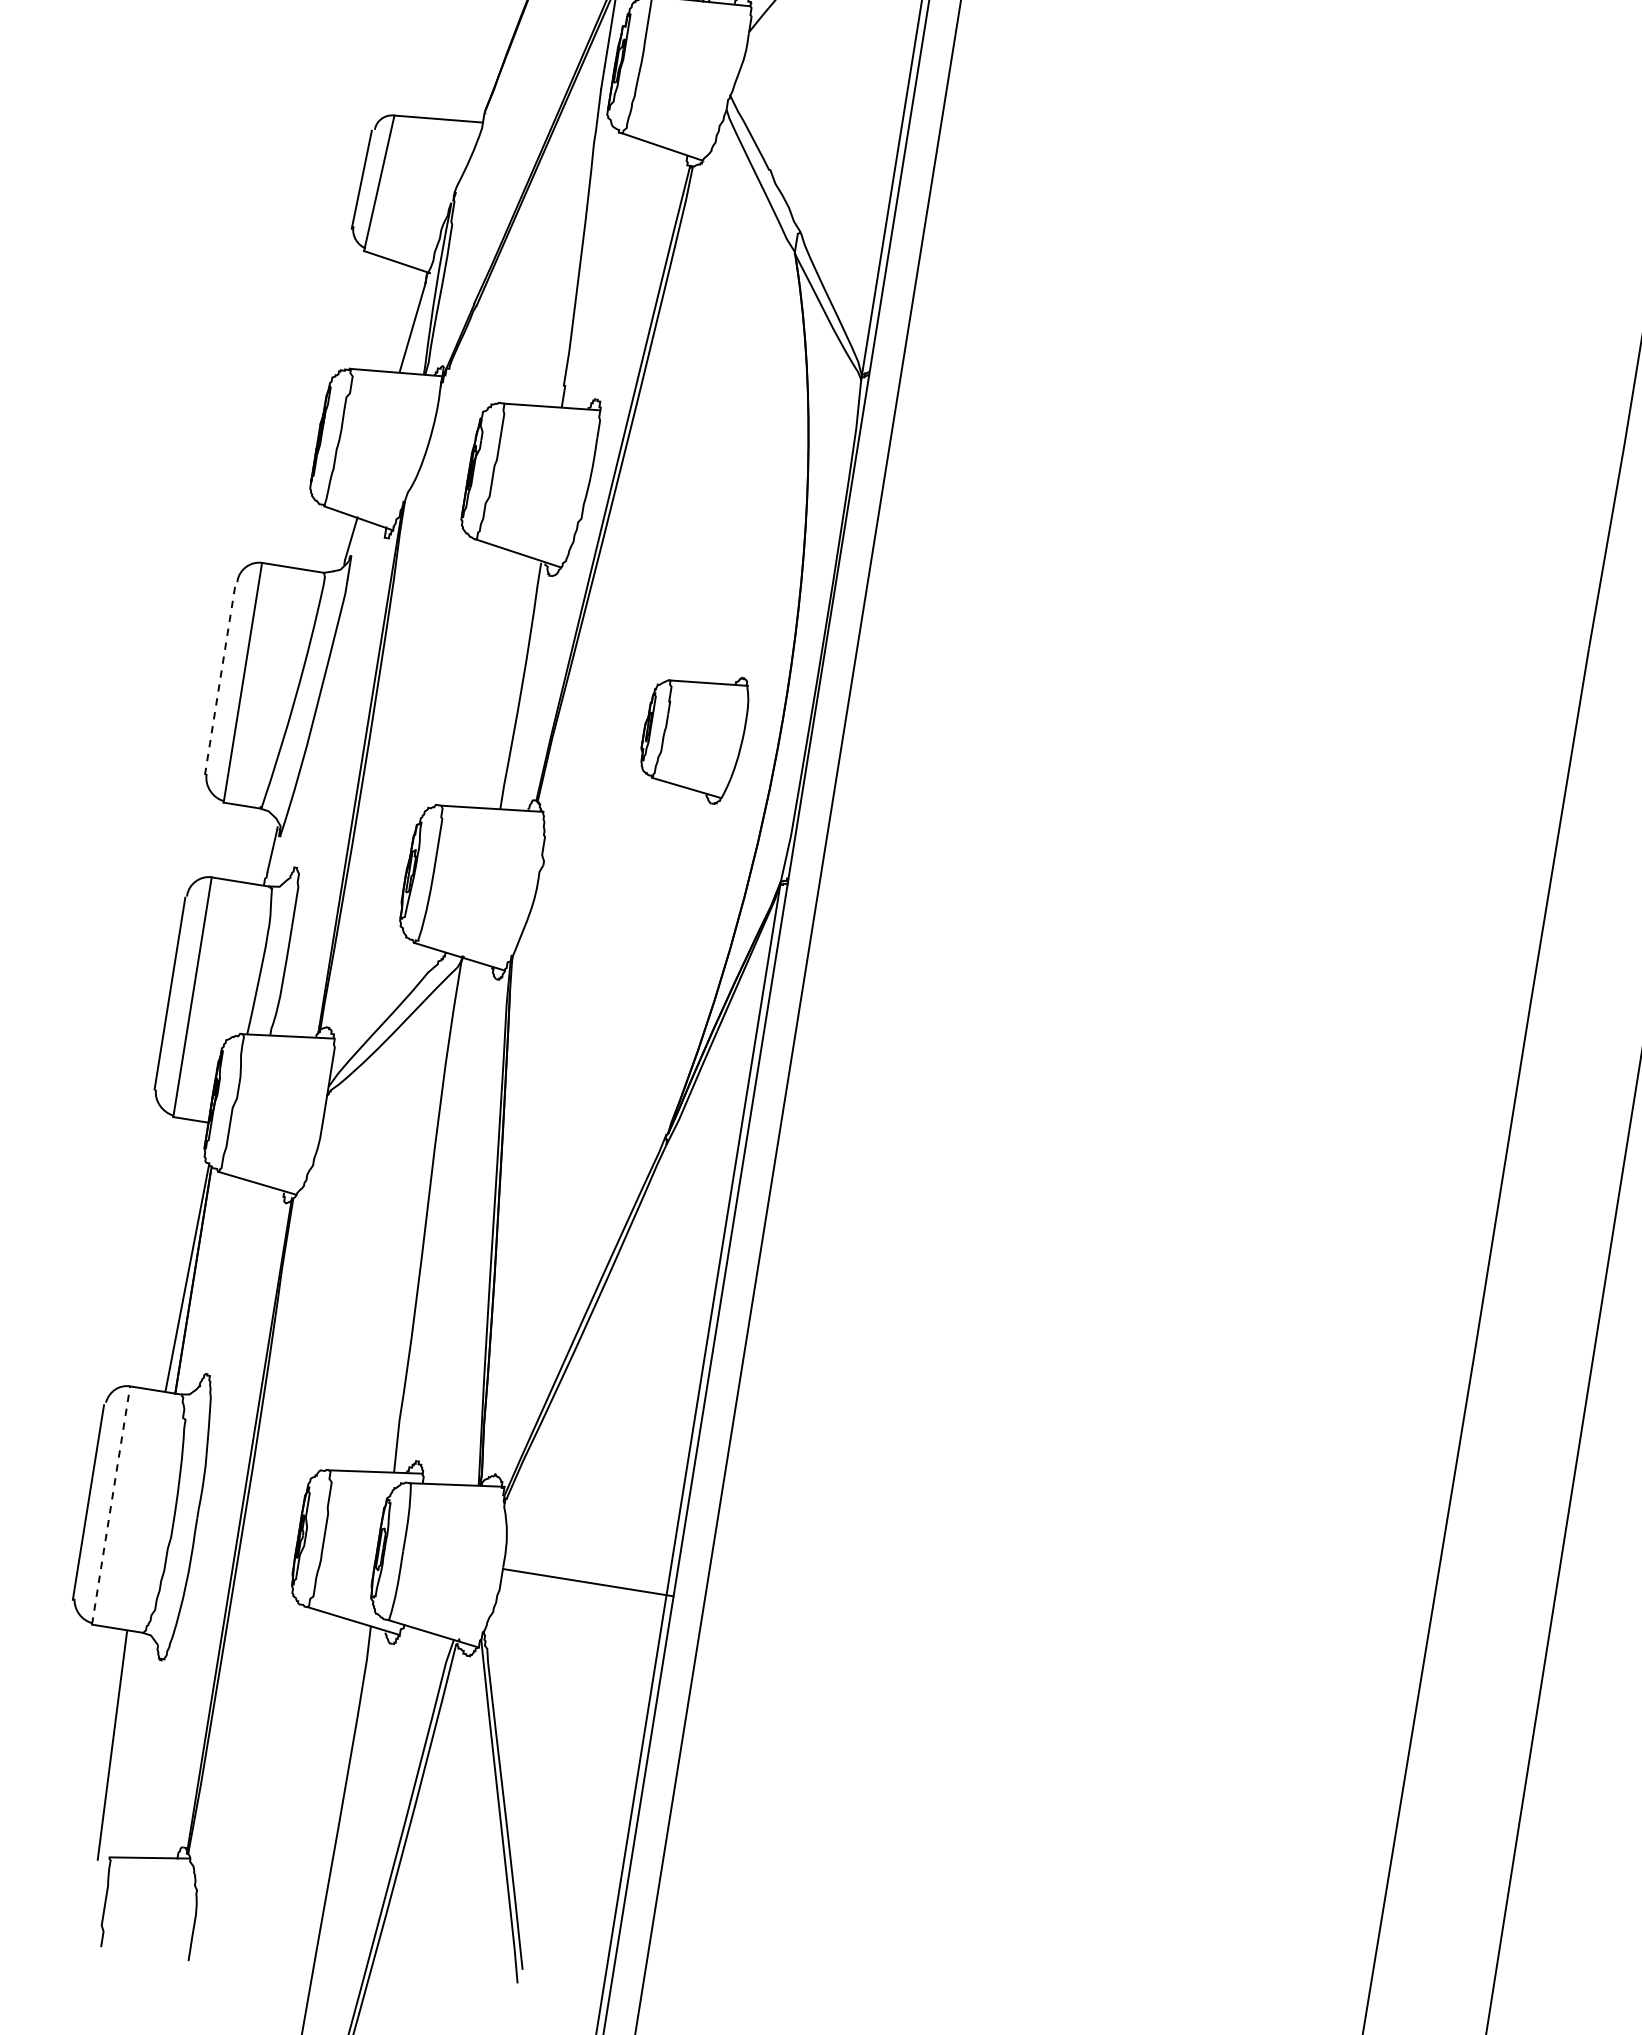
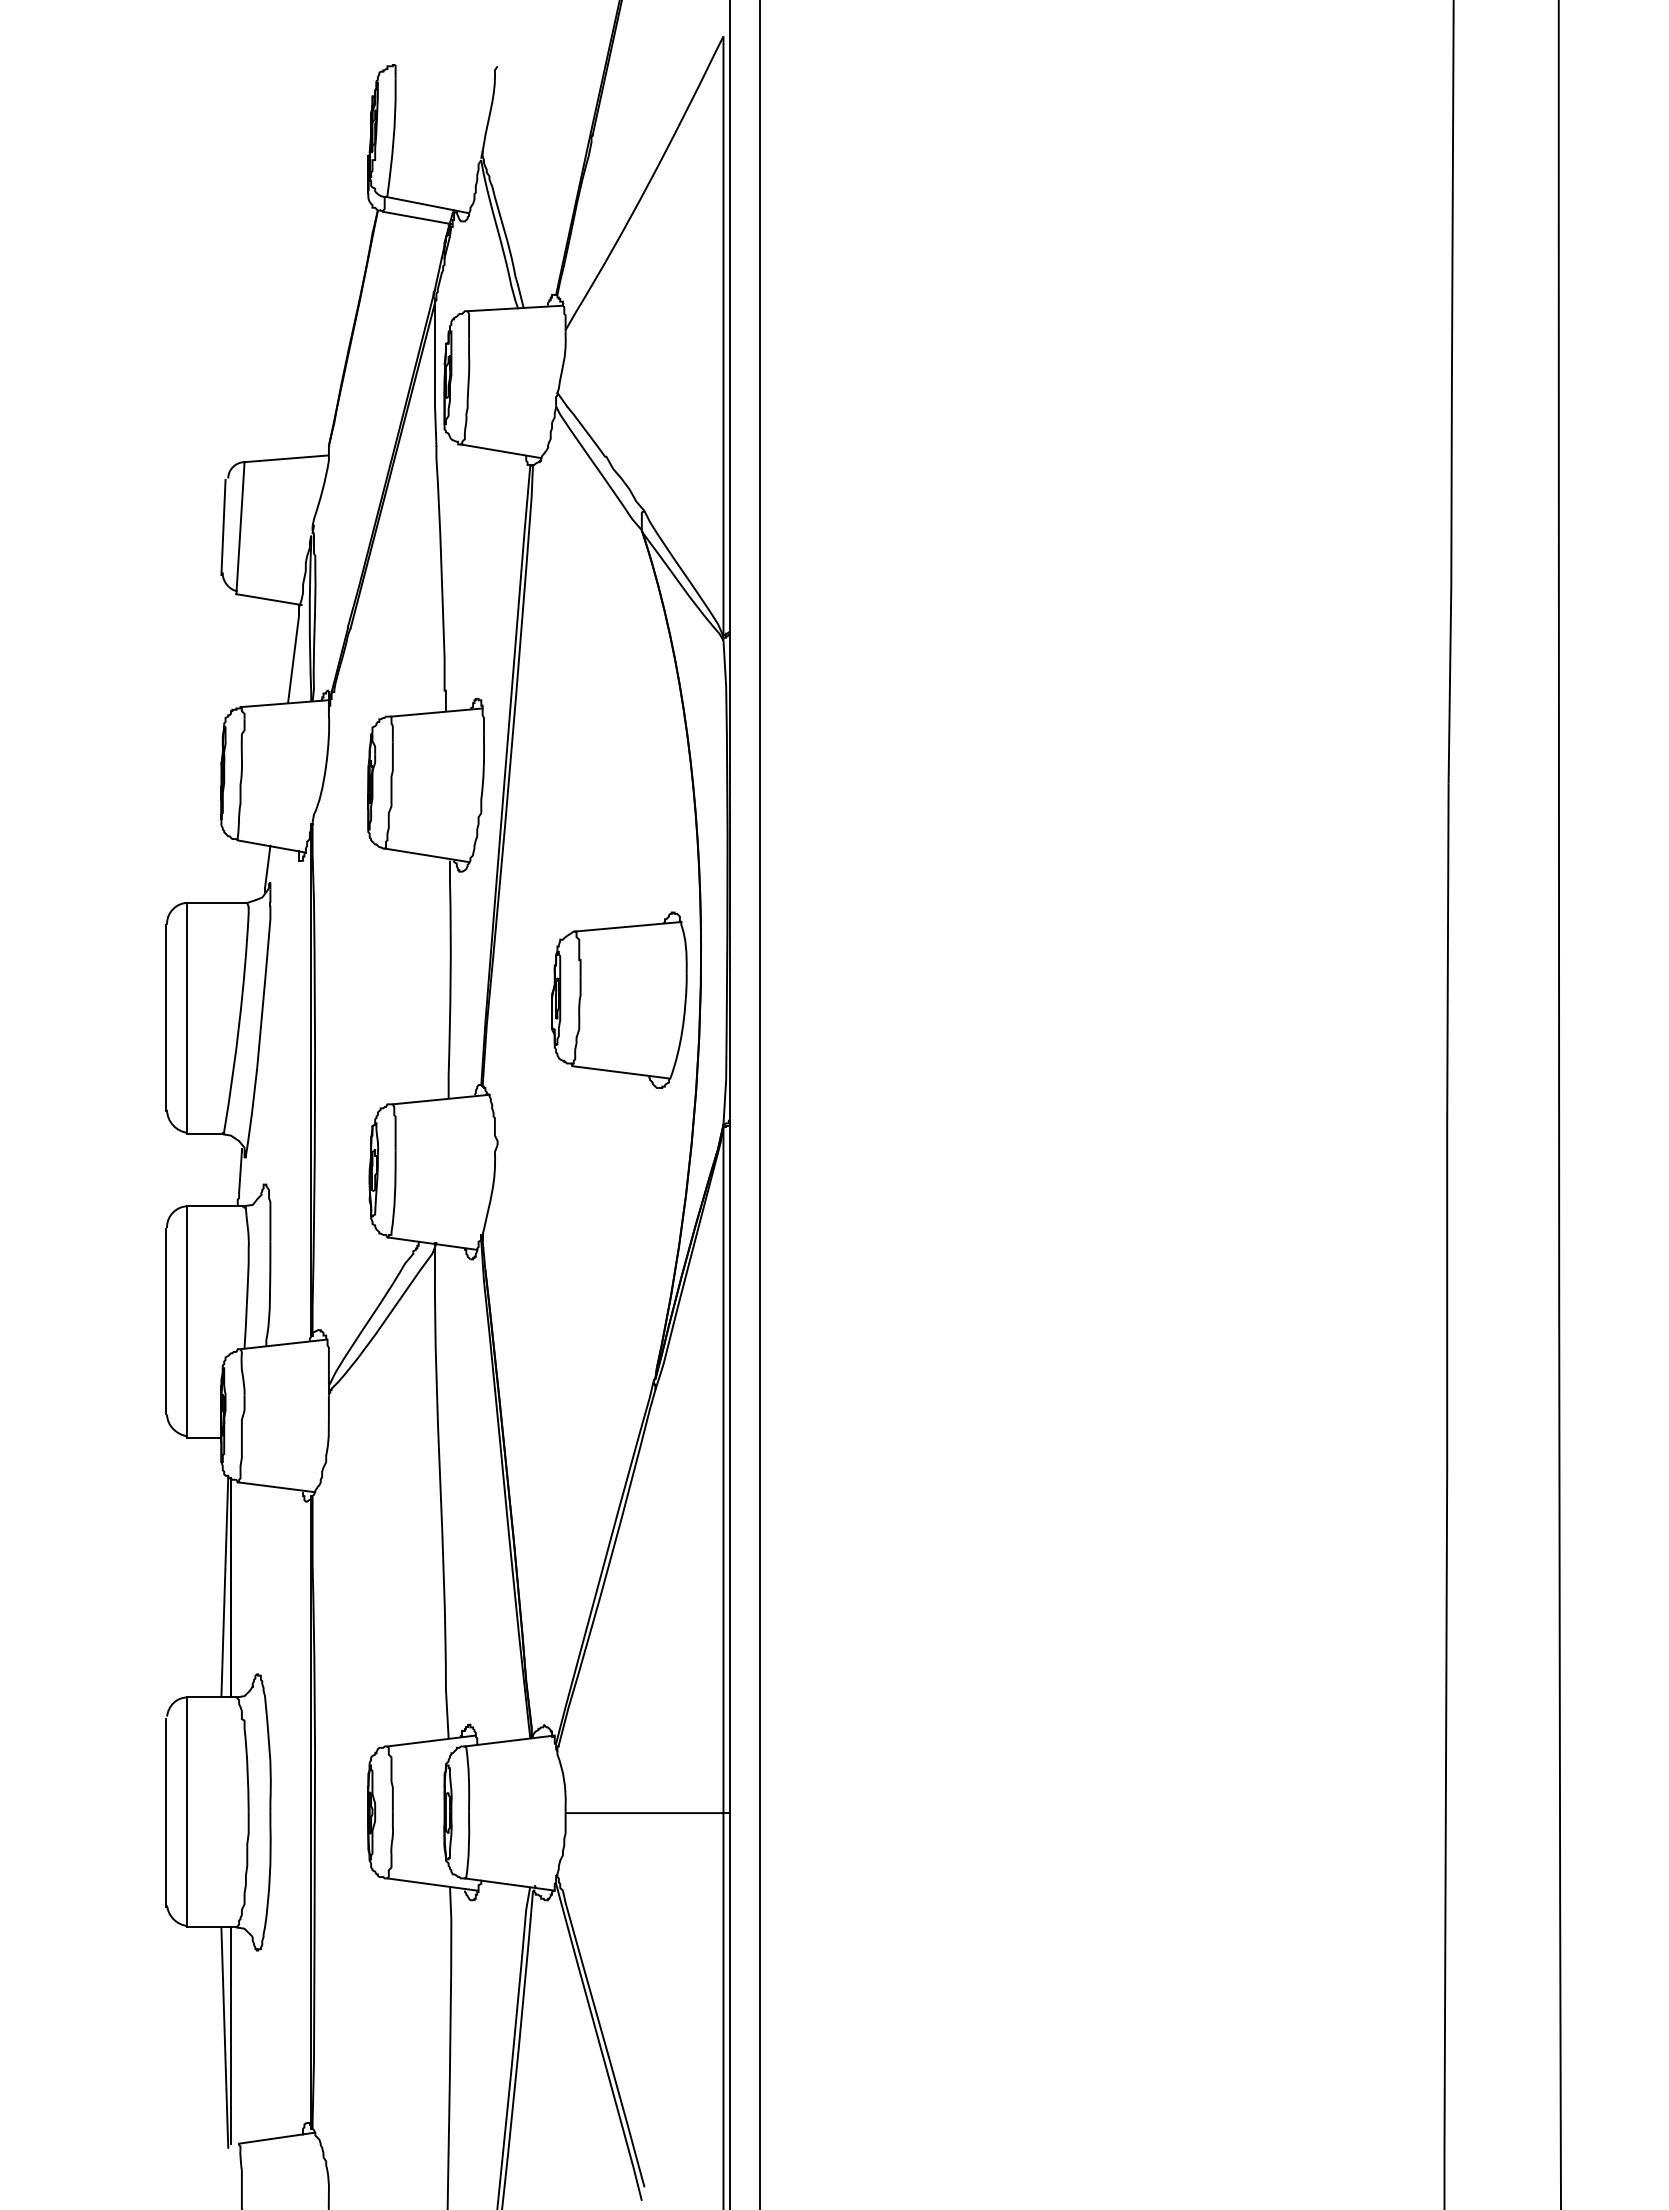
line: (220, 678) -> (165, 1017), dashed -> solid
part: (693, 734) -> (619, 999), size x1.43
line: (111, 1505) -> (187, 1812), dashed -> solid
line: (118, 1743) -> (230, 2035), added

